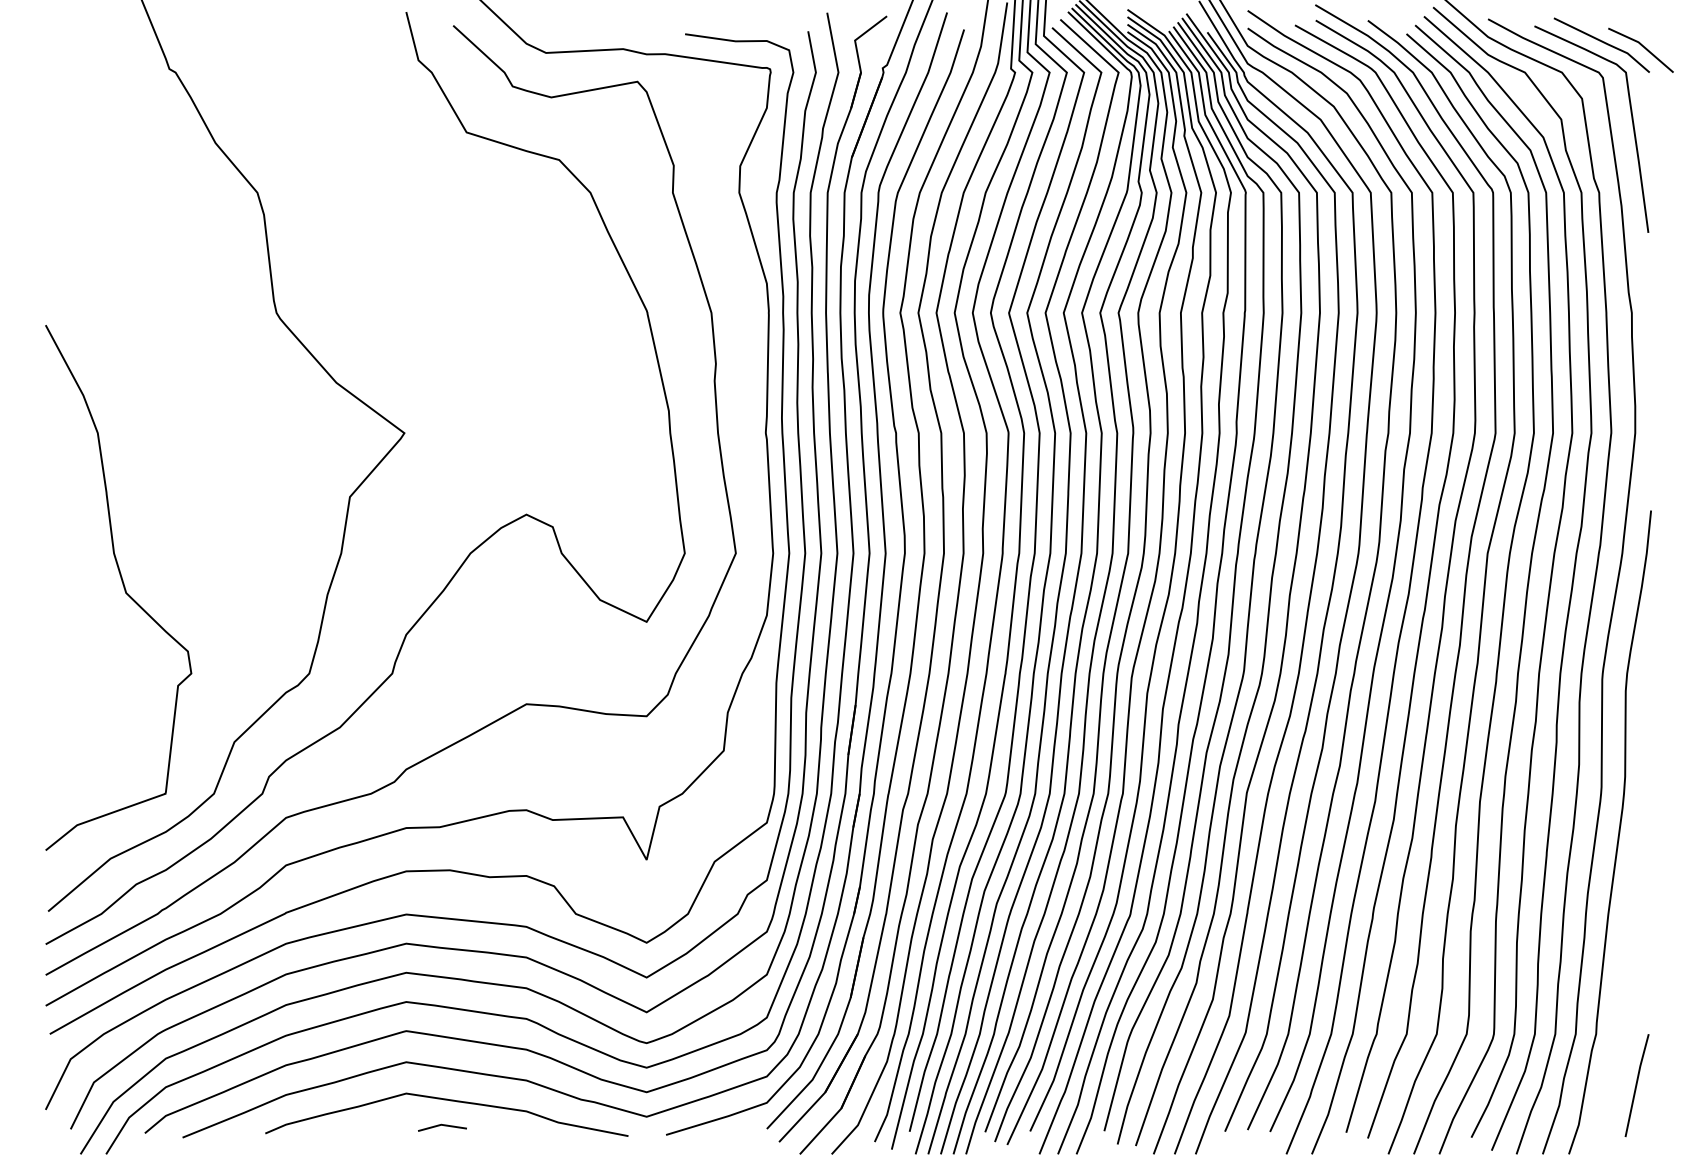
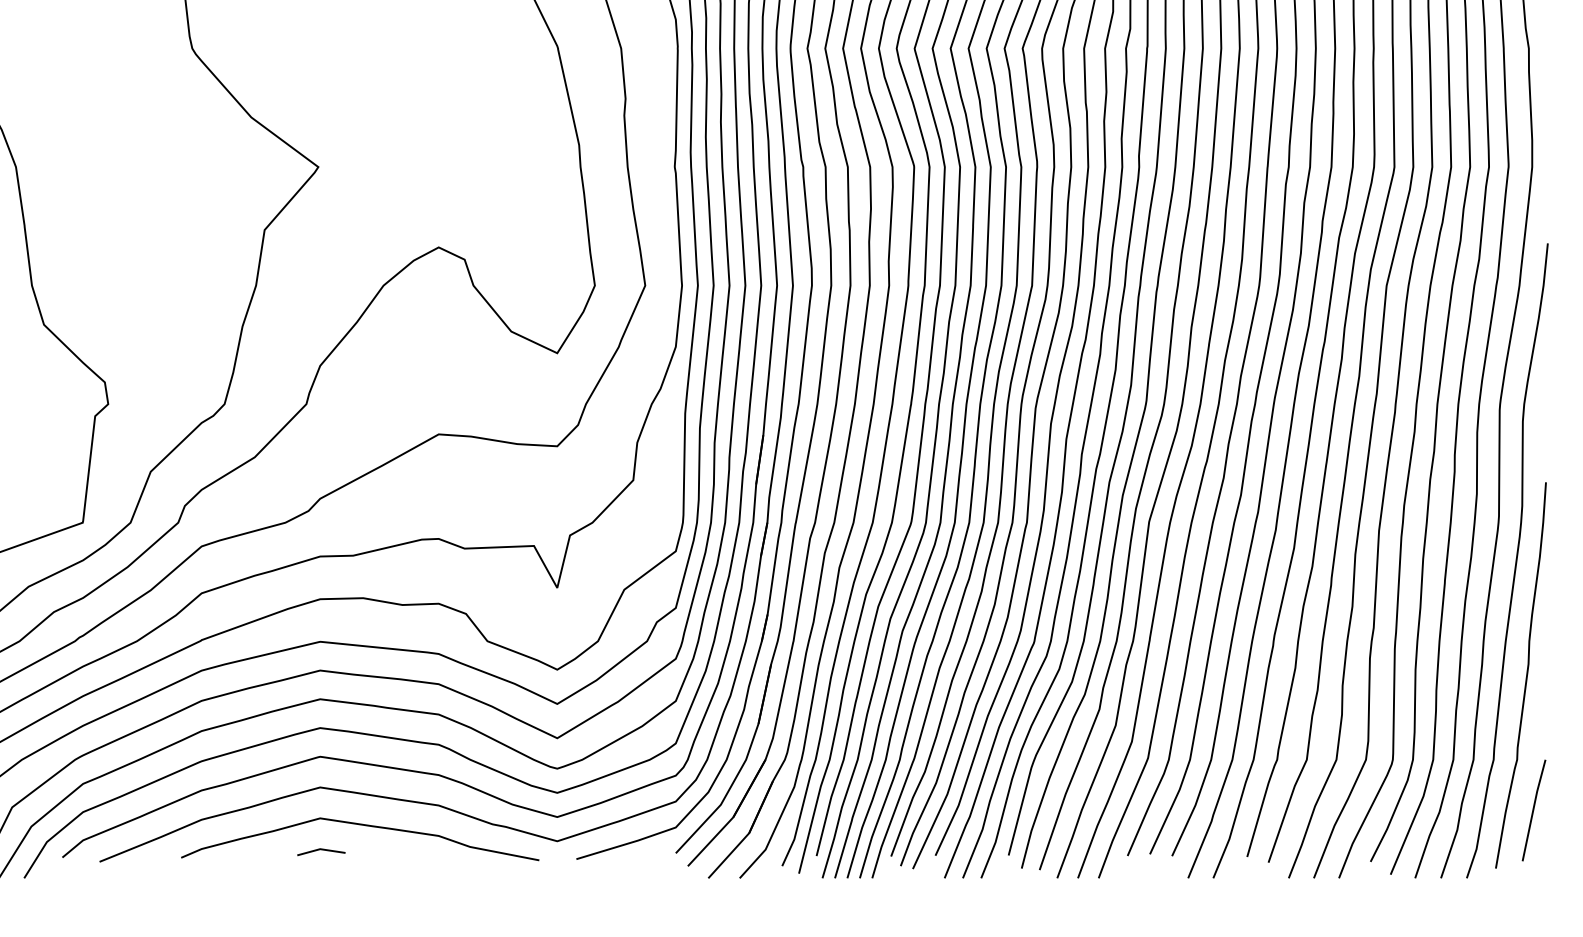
curve: (1628, 950) -> (1525, 677), added
line: (442, 1125) -> (321, 849), moved

